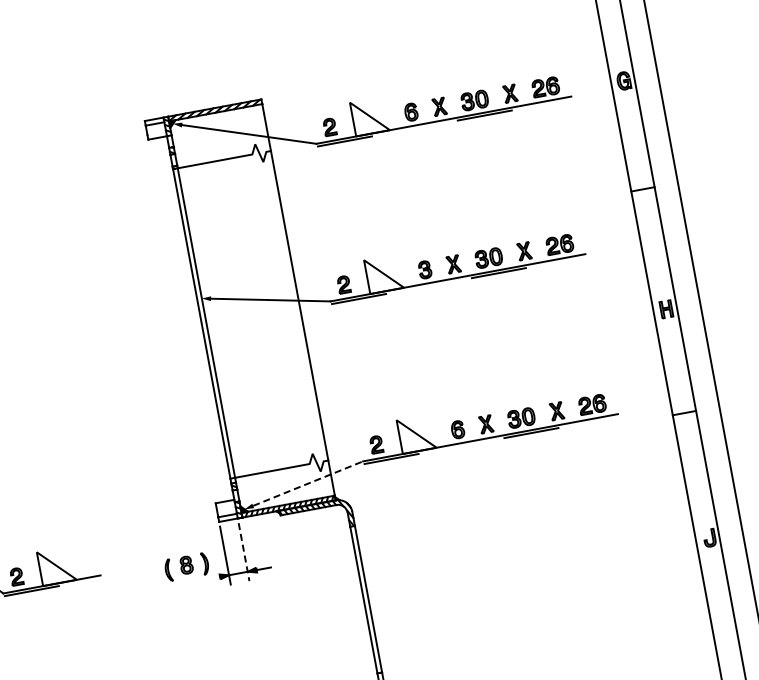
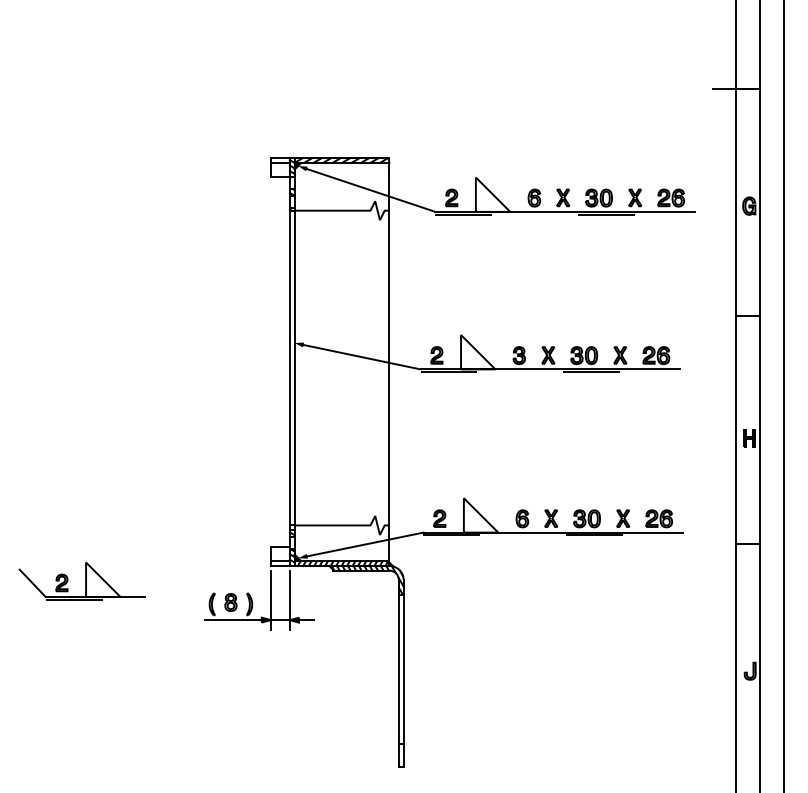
line: (308, 483) -> (365, 544), dashed -> solid
line: (243, 552) -> (289, 600), dashed -> solid
line: (191, 582) -> (232, 620), added

